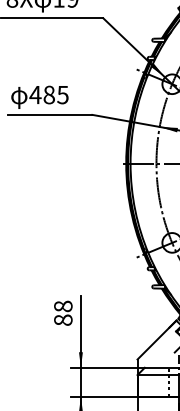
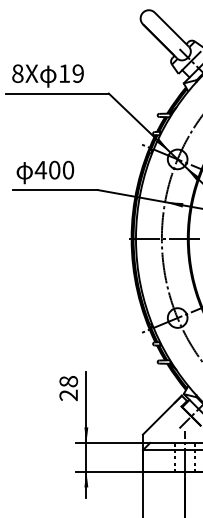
text: (56, 94) -> (61, 169), 485 -> 400
text: (63, 320) -> (68, 395), 88 -> 28

